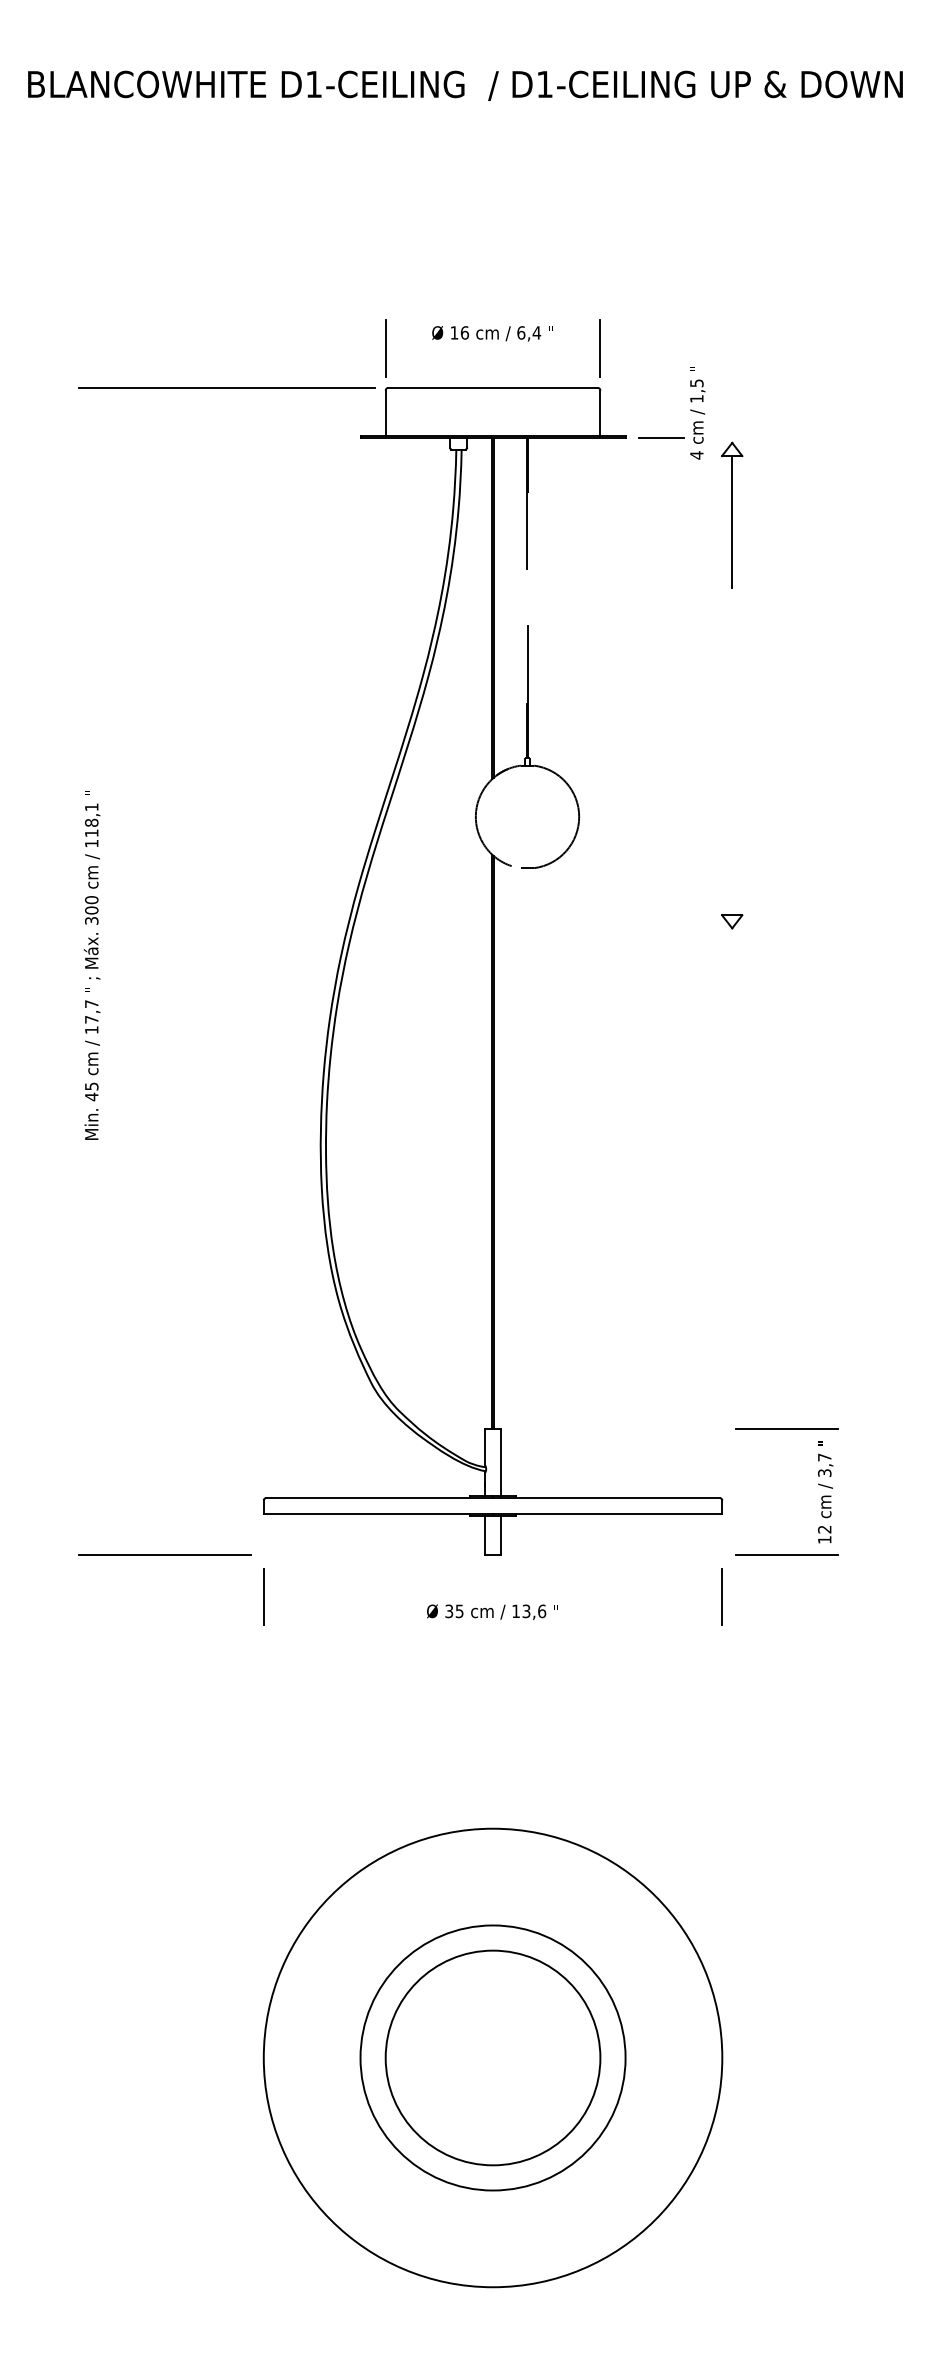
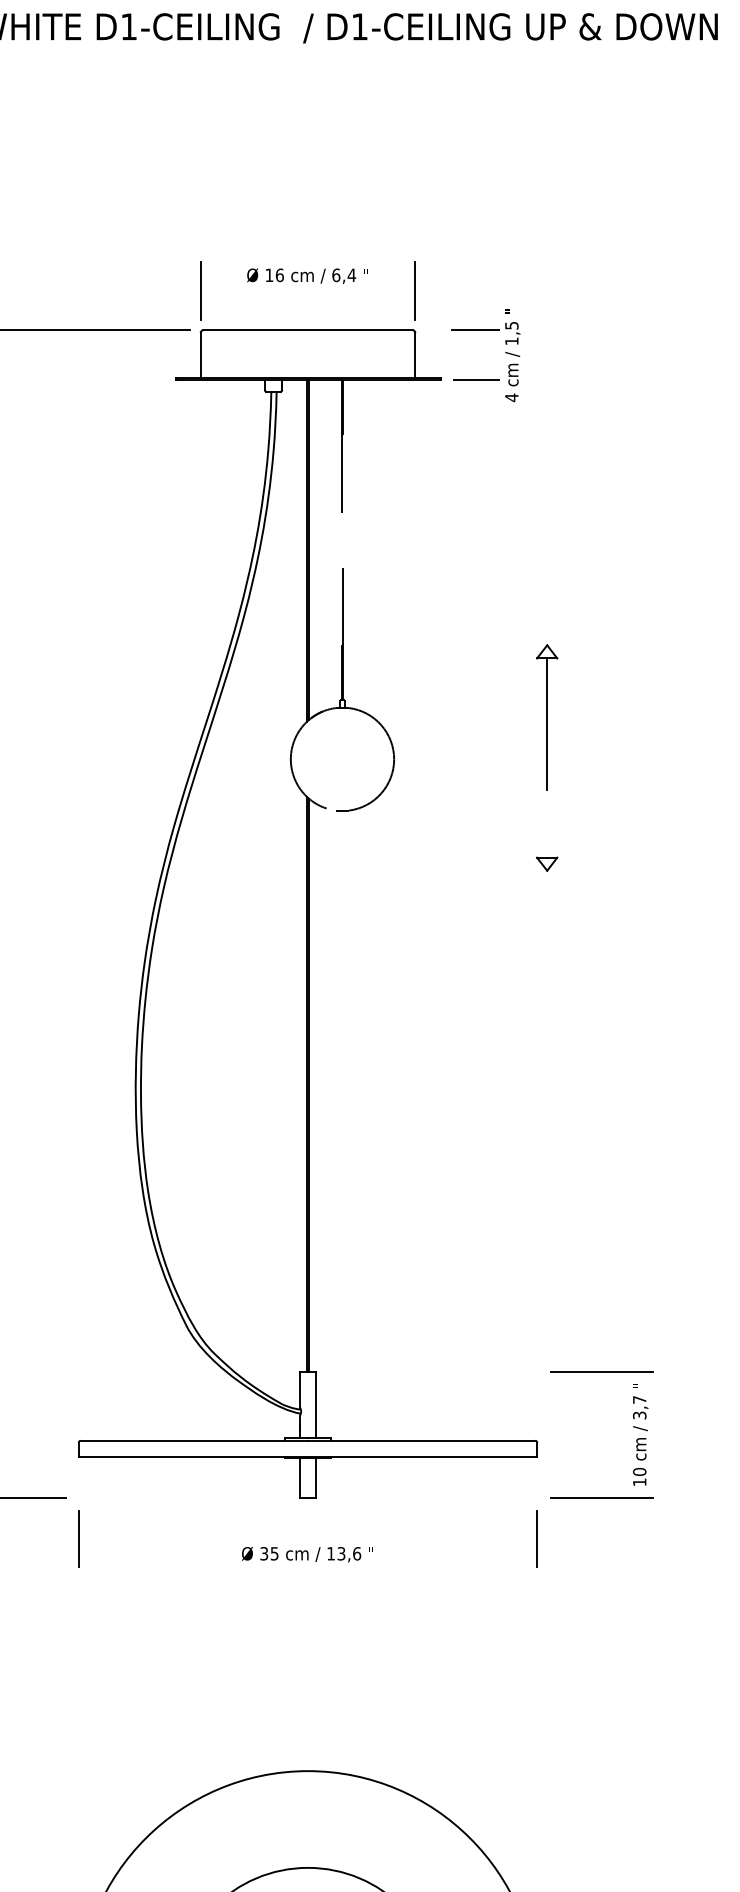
line: (660, 387) -> (475, 329), added
part: (732, 514) -> (547, 716), moved
text: (824, 1529) -> (639, 1471), 12 -> 10

